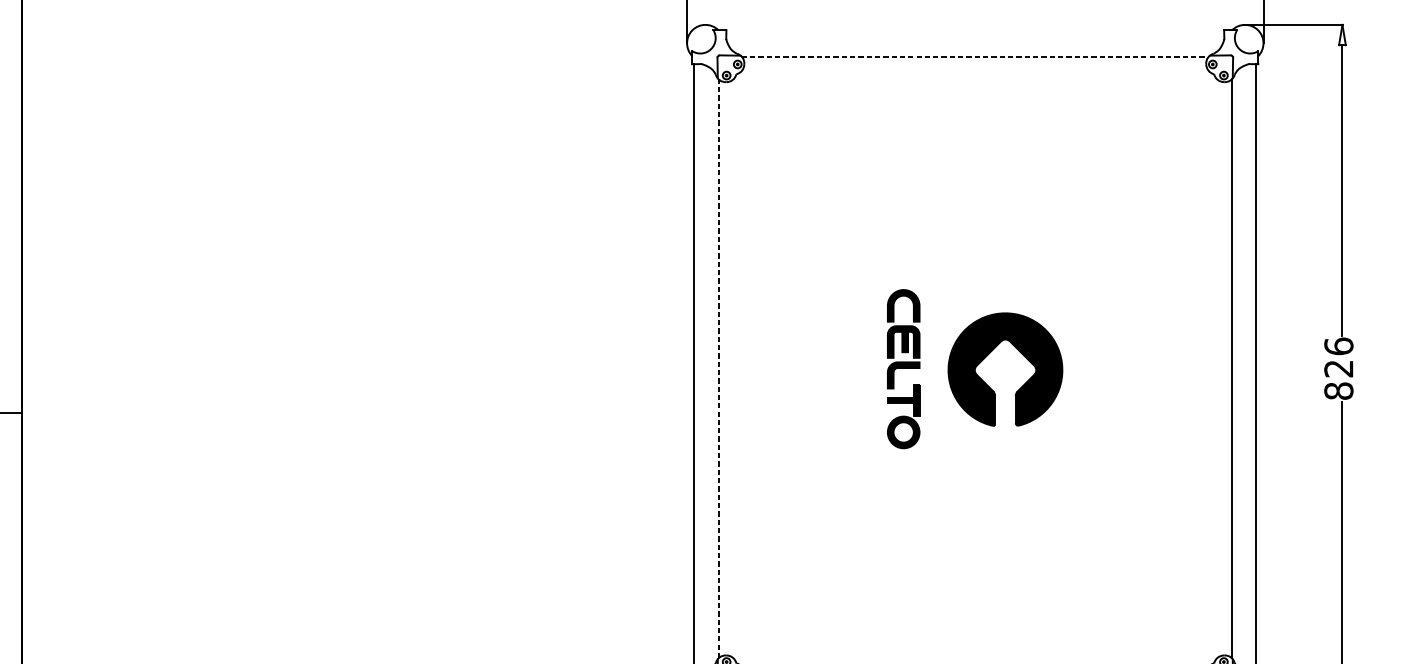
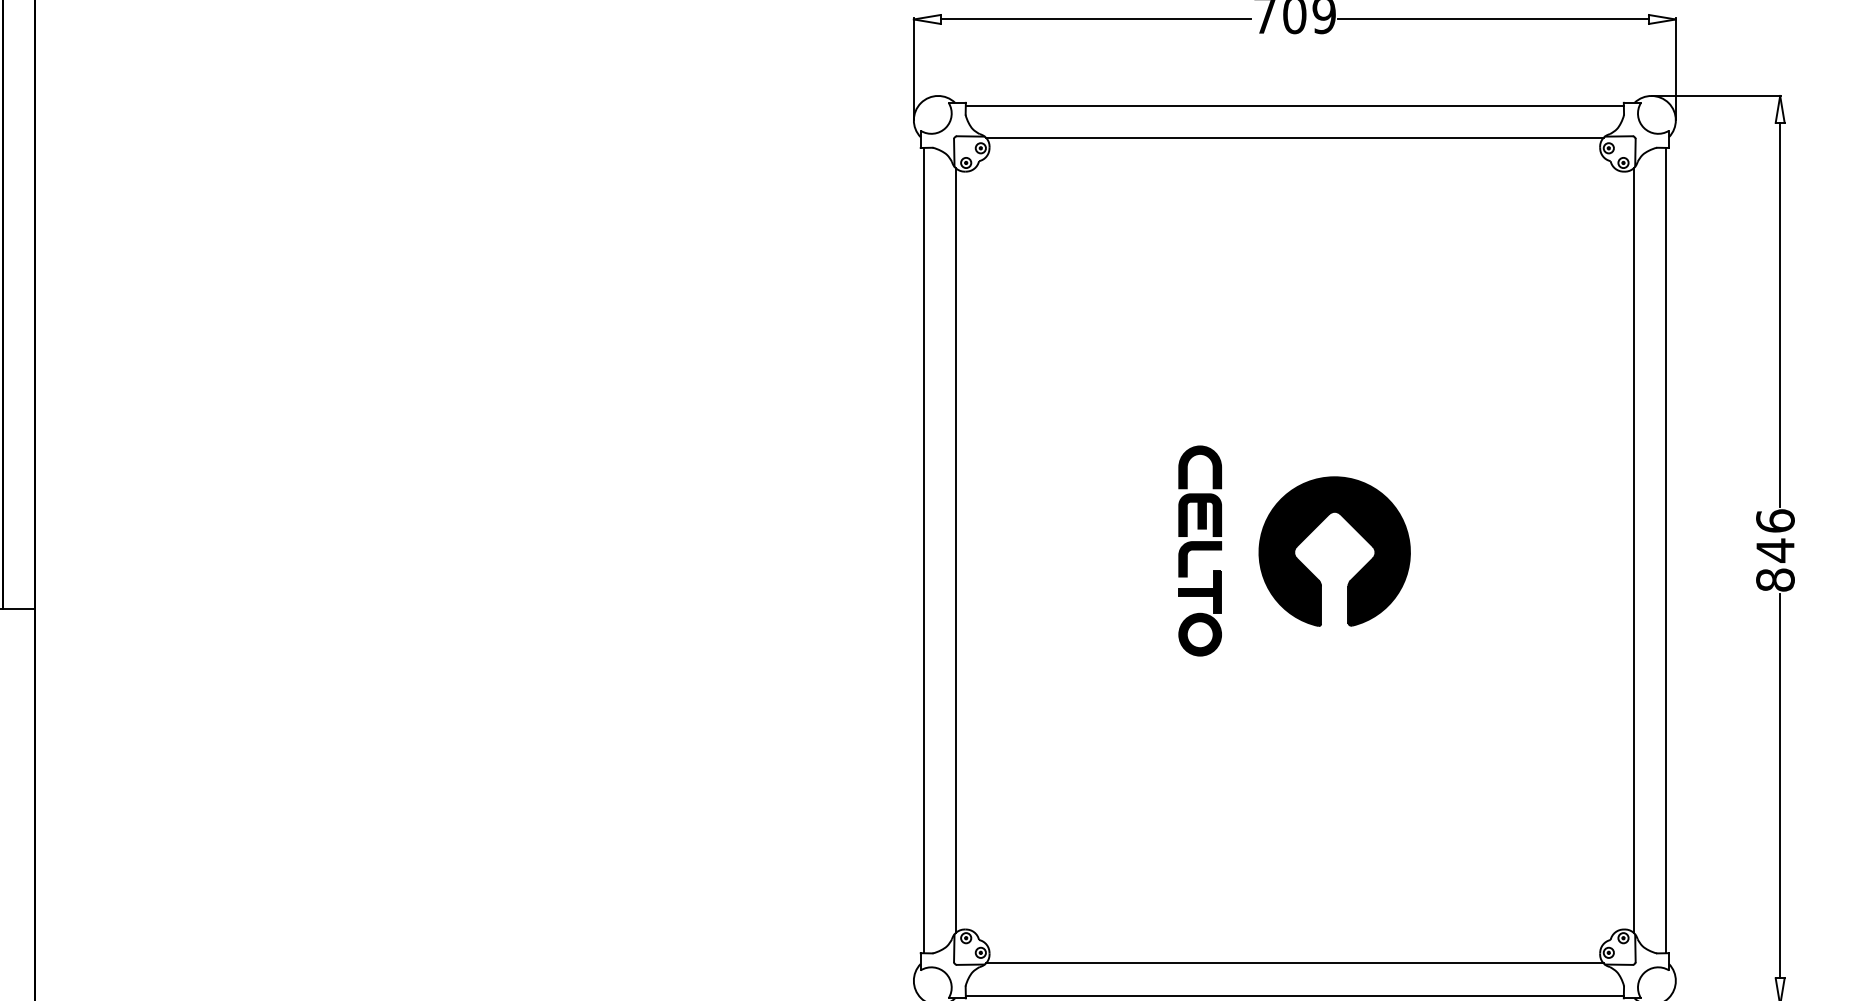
line: (975, 32) -> (1294, 105), added
line: (975, 56) -> (1294, 137), dashed -> solid
line: (718, 368) -> (955, 550), dashed -> solid
text: (1338, 368) -> (1775, 550), 826 -> 846

